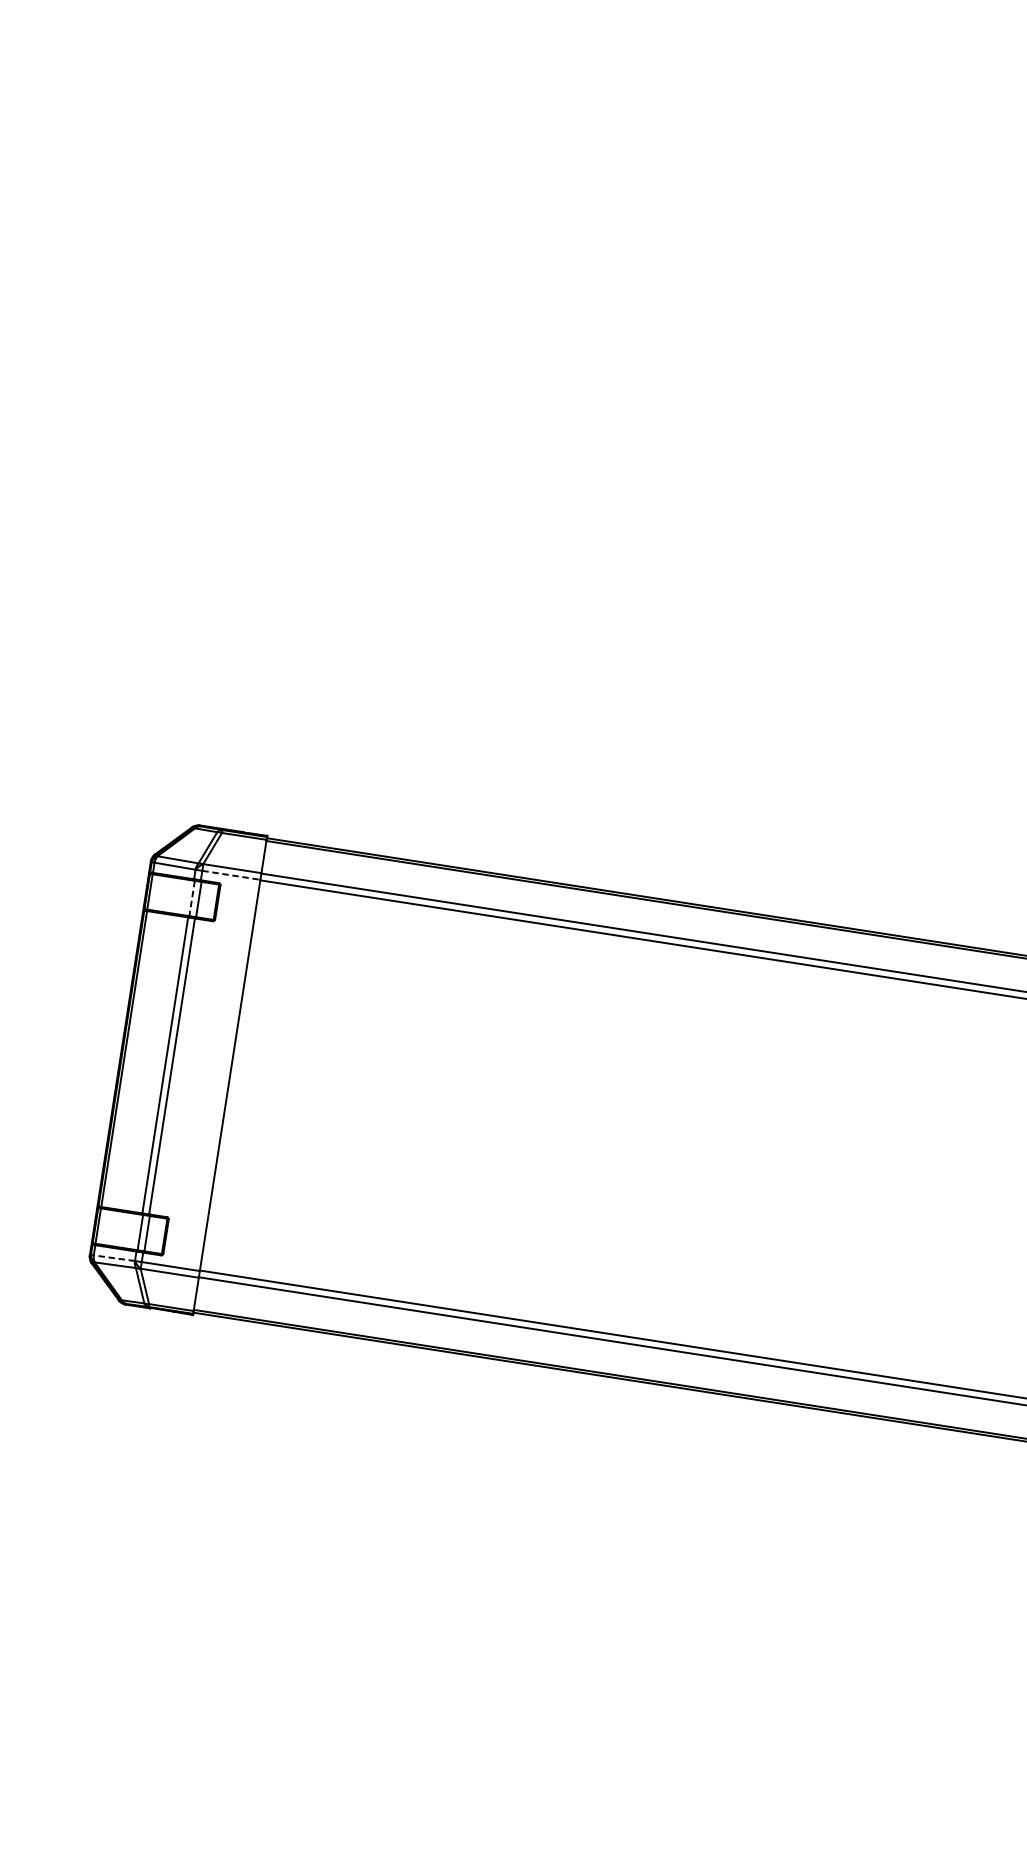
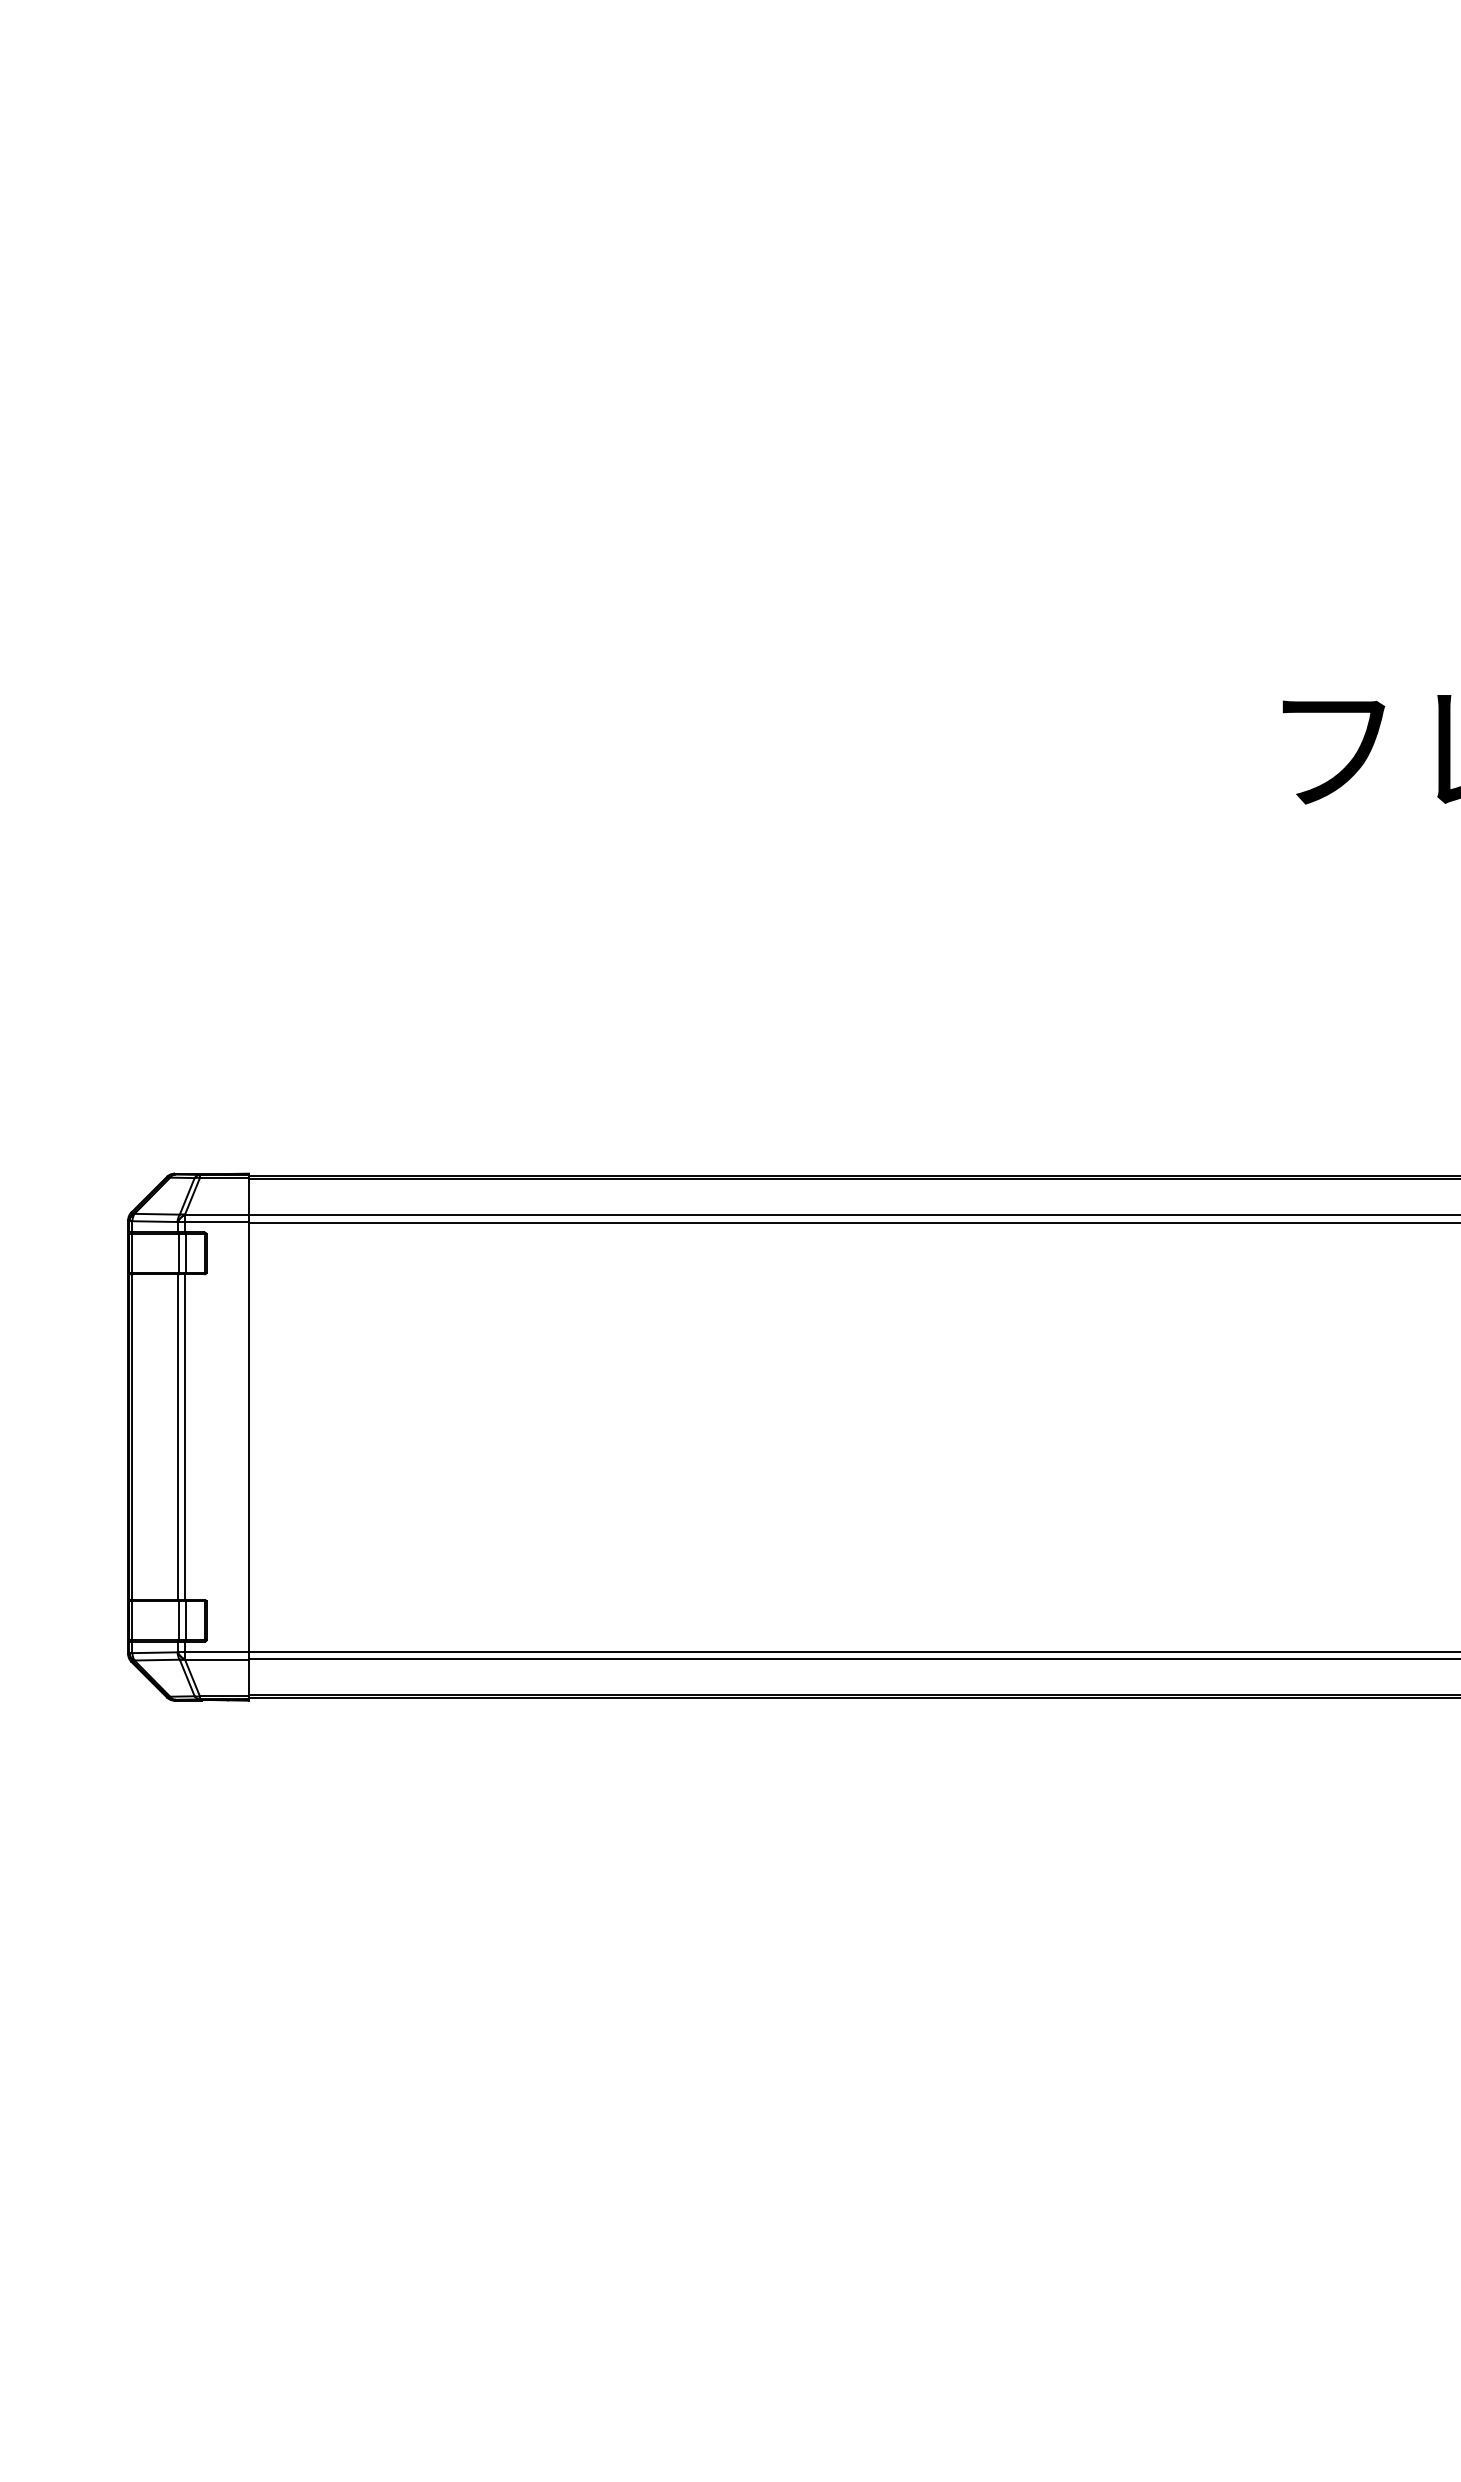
line: (231, 875) -> (217, 1222), dashed -> solid
line: (191, 898) -> (178, 1253), dashed -> solid
line: (114, 1258) -> (155, 1652), dashed -> solid

